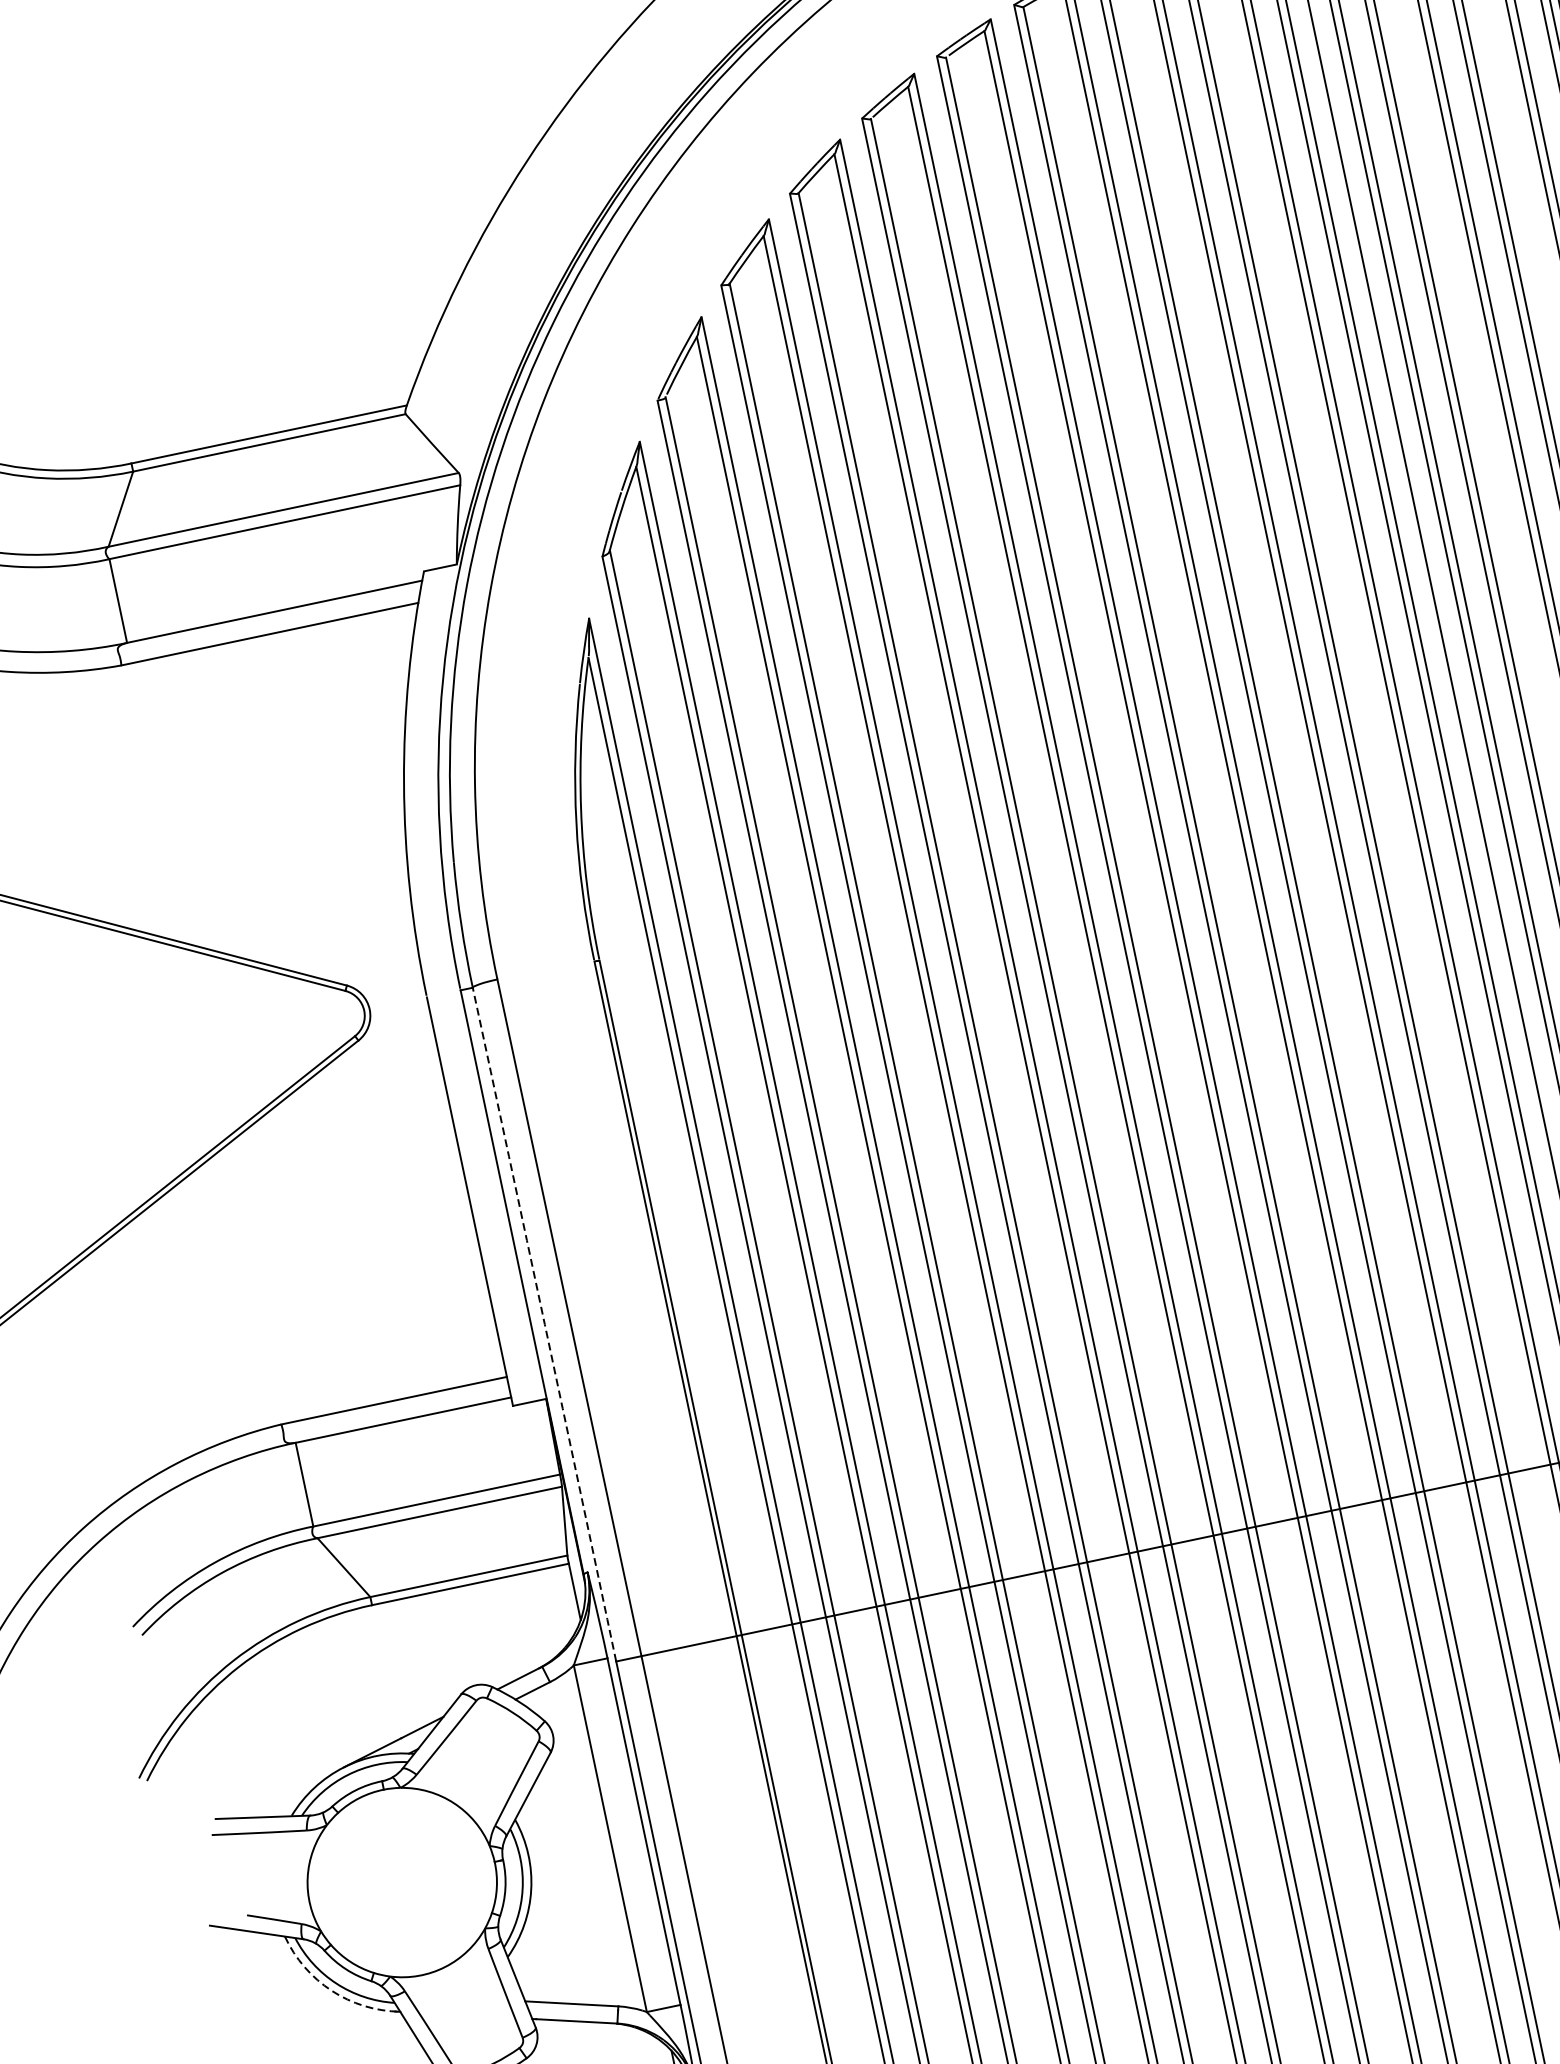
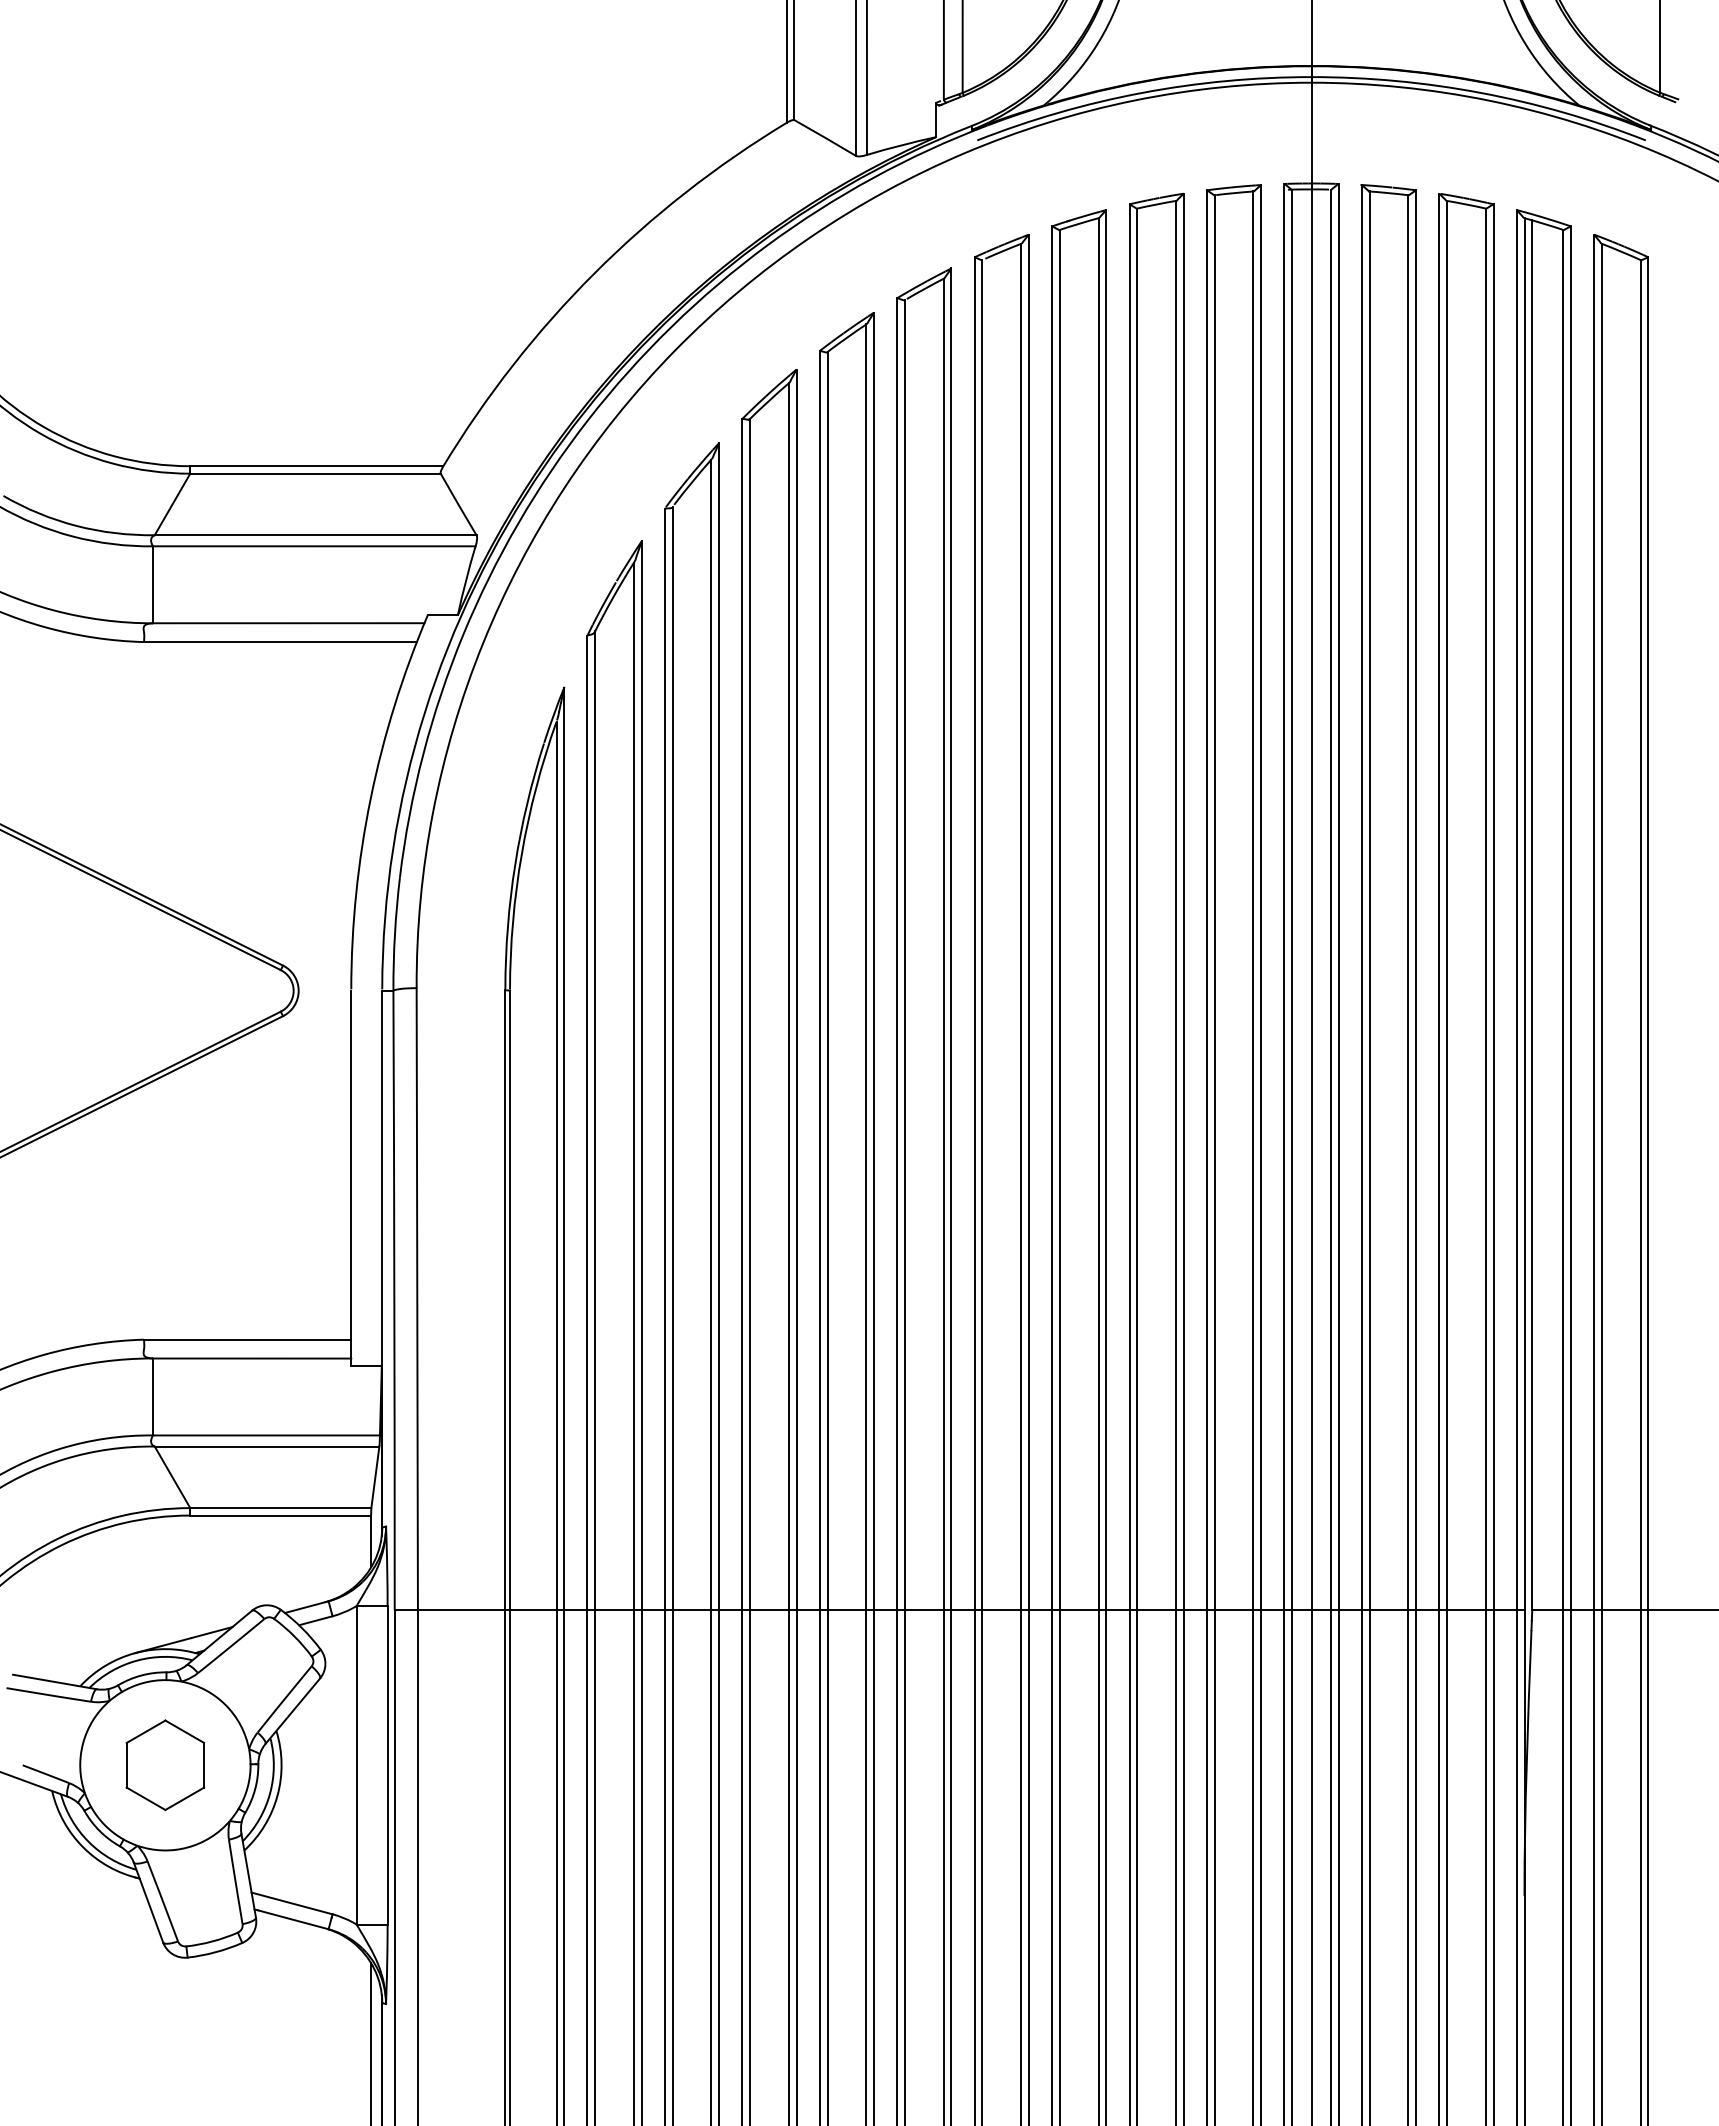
arc: (544, 1324) -> (394, 1300), dashed -> solid
part: (402, 1882) -> (165, 1765), added
arc: (331, 1990) -> (83, 1847), dashed -> solid

